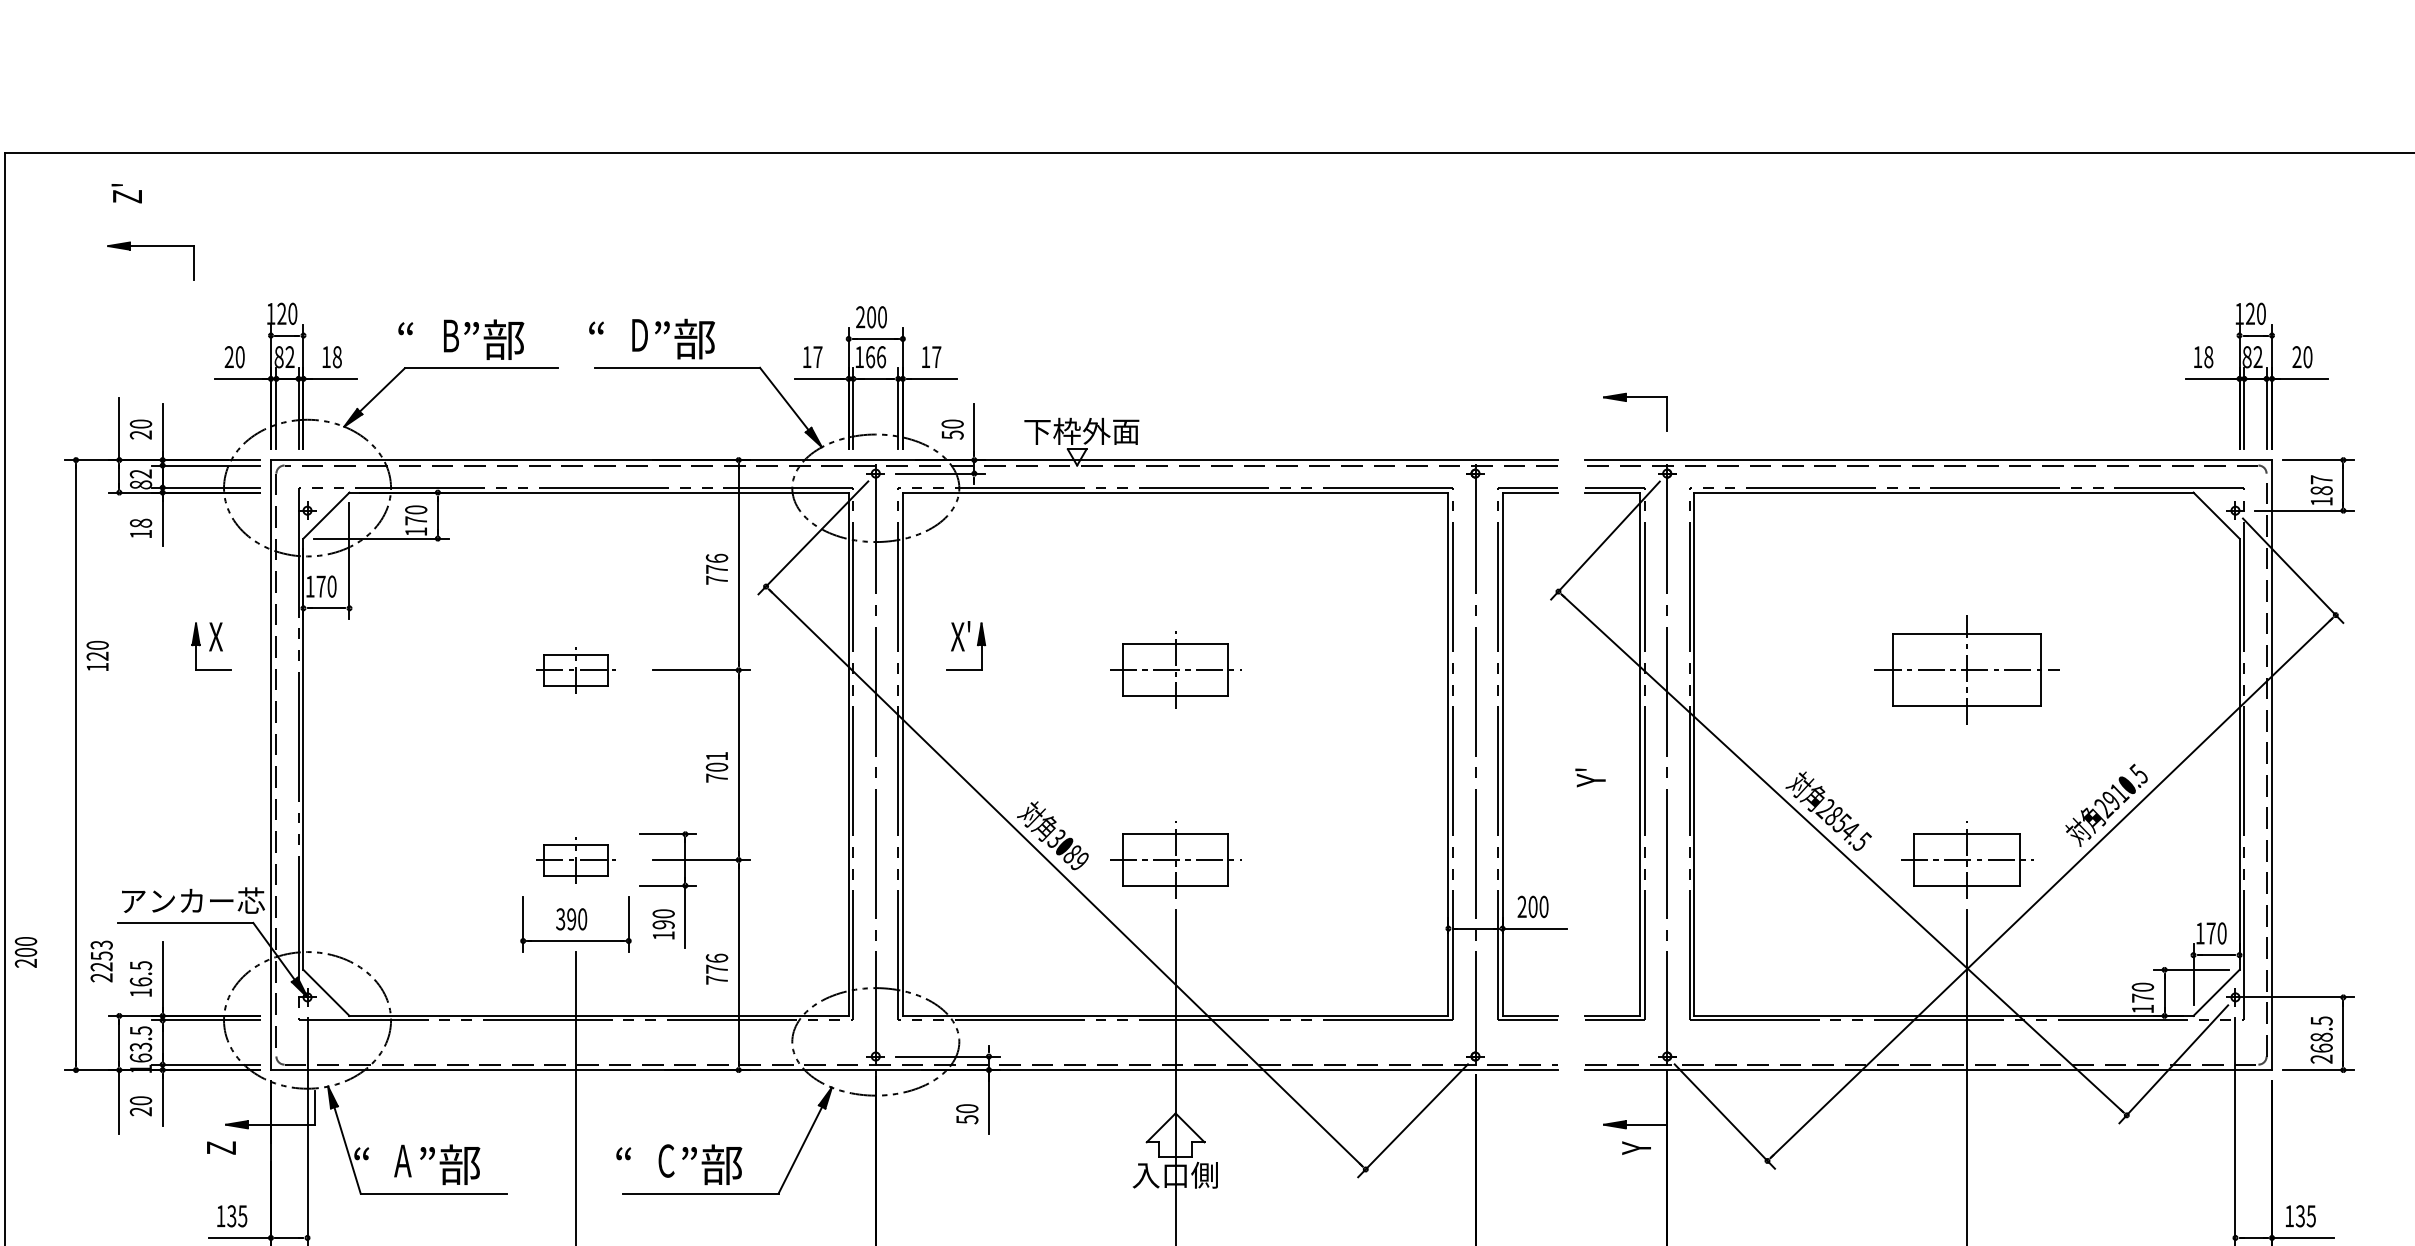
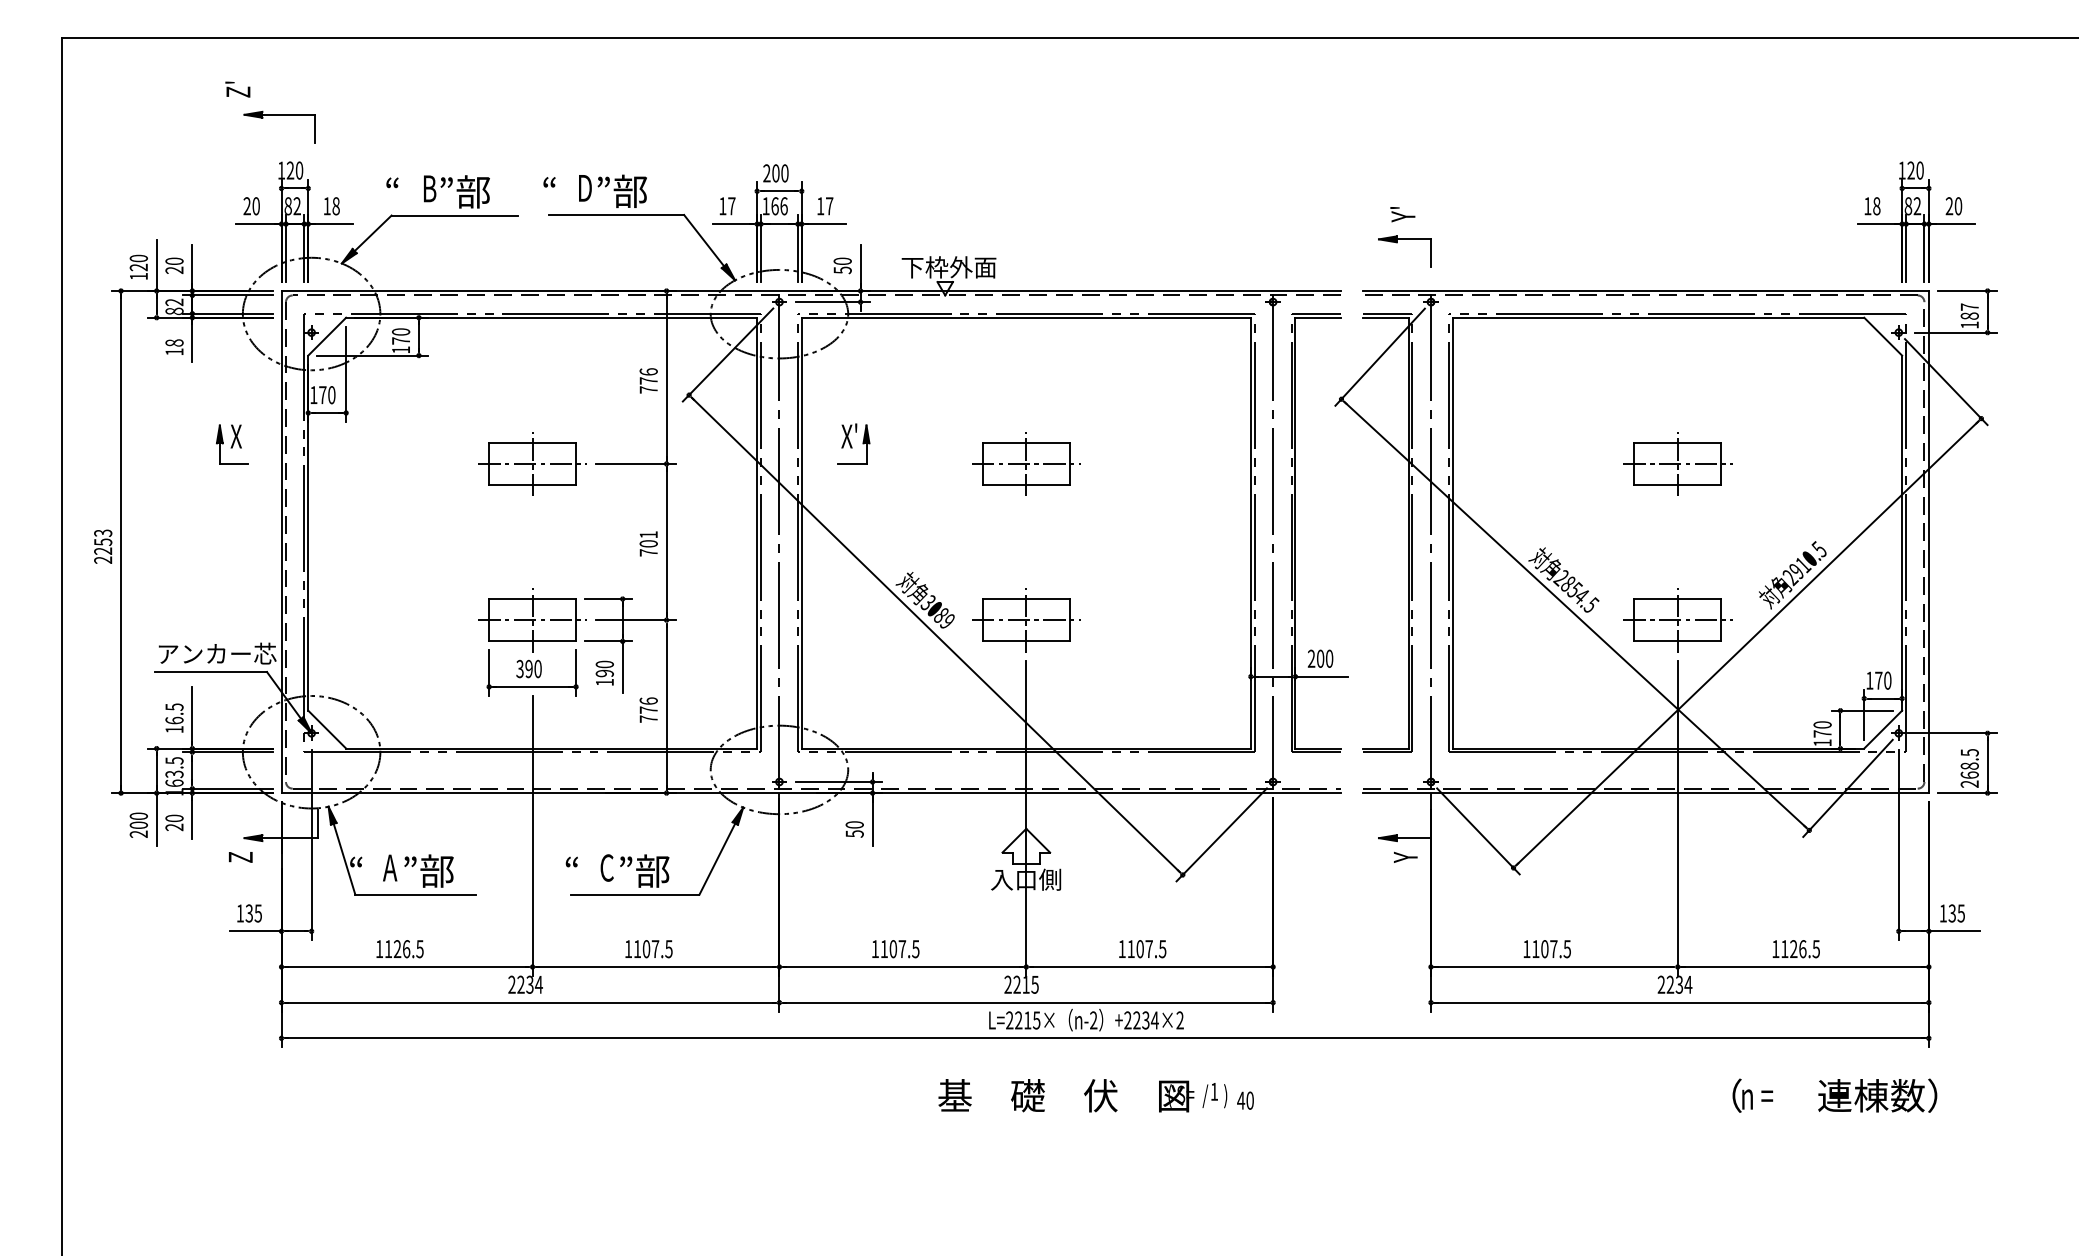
text: (126, 193) -> (237, 89), moved
part: (150, 246) -> (279, 115), moved
text: (97, 655) -> (138, 266), moved
part: (575, 669) -> (532, 463), size x1.67
part: (1966, 669) -> (1677, 463), size x0.71
text: (1590, 777) -> (1402, 214), moved
part: (575, 860) -> (532, 620), size x1.67
text: (25, 951) -> (138, 824), moved
text: (102, 961) -> (103, 546), moved

